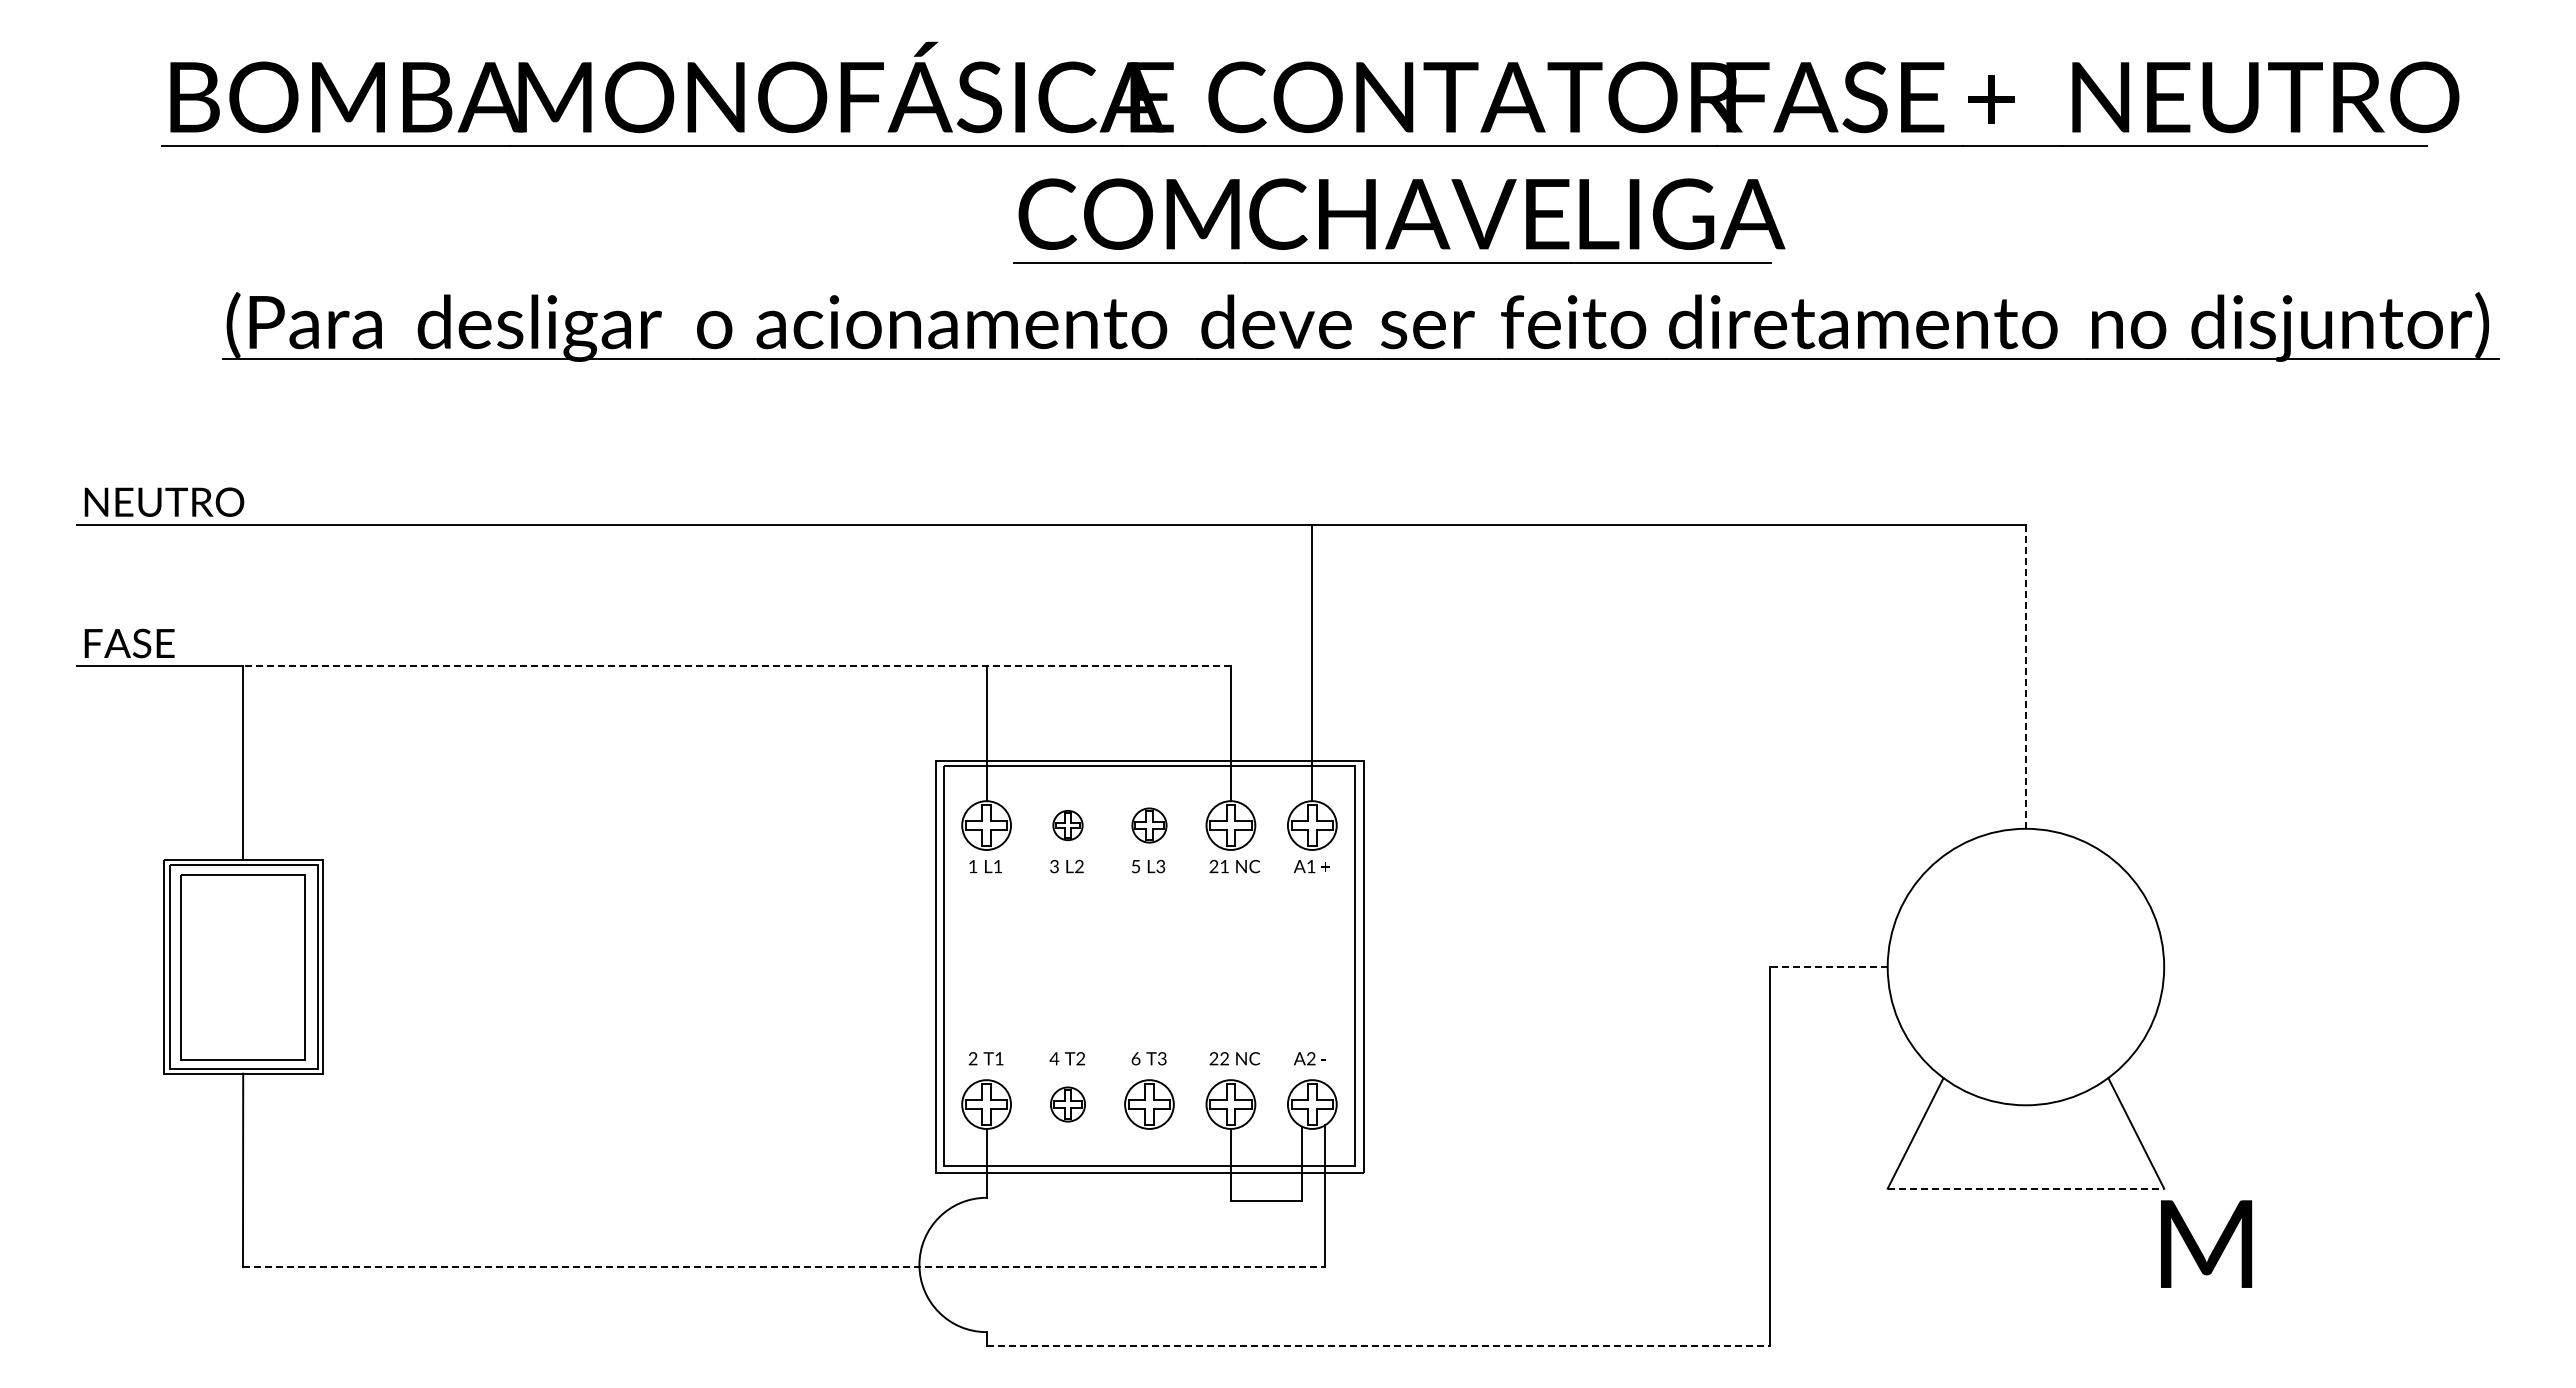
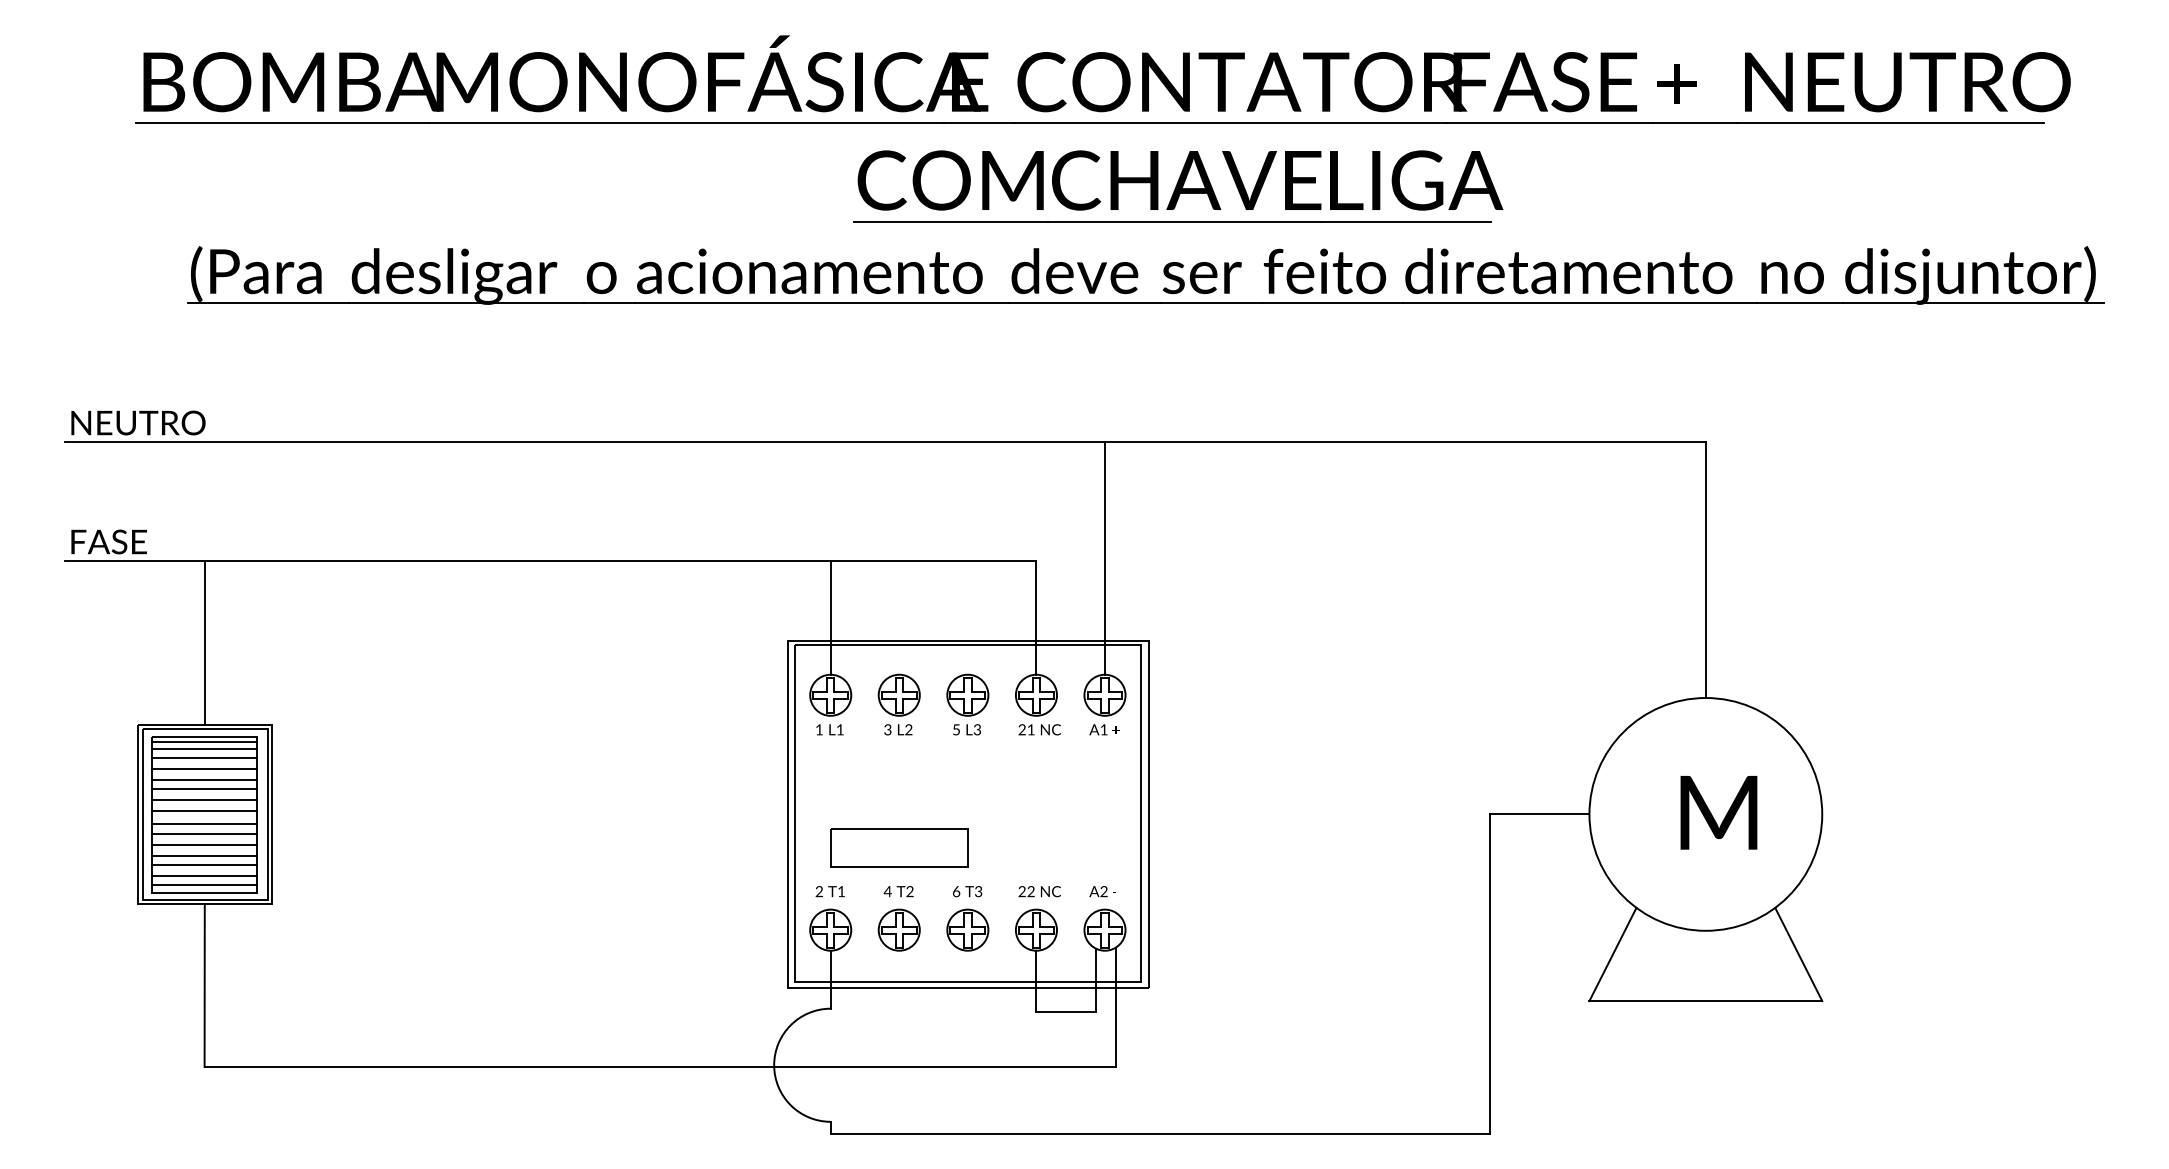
line: (736, 666) -> (620, 561), dashed -> solid
line: (2025, 676) -> (1705, 569), dashed -> solid
part: (1067, 825) -> (898, 695), size x1.67
part: (1149, 825) -> (967, 695), size x1.43
line: (242, 881) -> (204, 742), added
line: (242, 889) -> (204, 749), added
line: (242, 900) -> (204, 758), added
line: (242, 912) -> (204, 768), added
line: (242, 926) -> (204, 780), added
line: (242, 937) -> (204, 789), added
line: (242, 949) -> (204, 799), added
line: (242, 963) -> (204, 811), added
line: (1828, 967) -> (1539, 814), dashed -> solid
line: (242, 978) -> (204, 824), added
line: (242, 990) -> (204, 834), added
line: (242, 1003) -> (204, 845), added
part: (1067, 1006) -> (898, 847), added
line: (242, 1016) -> (204, 856), added
line: (242, 1027) -> (204, 865), added
line: (242, 1040) -> (204, 876), added
line: (242, 1050) -> (204, 884), added
part: (1067, 1104) -> (898, 930), size x1.43
line: (2026, 1188) -> (1706, 1000), dashed -> solid
text: (2206, 1243) -> (1718, 812), moved
line: (784, 1267) -> (660, 1067), dashed -> solid
line: (1378, 1346) -> (1160, 1133), dashed -> solid

